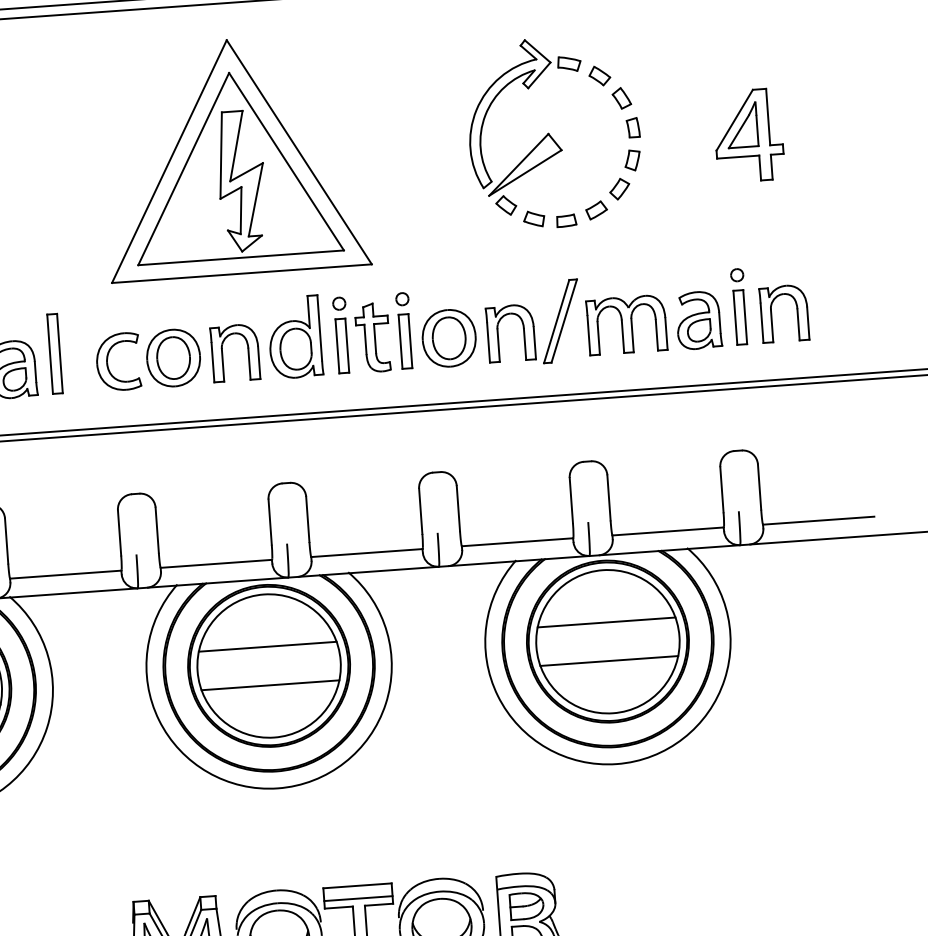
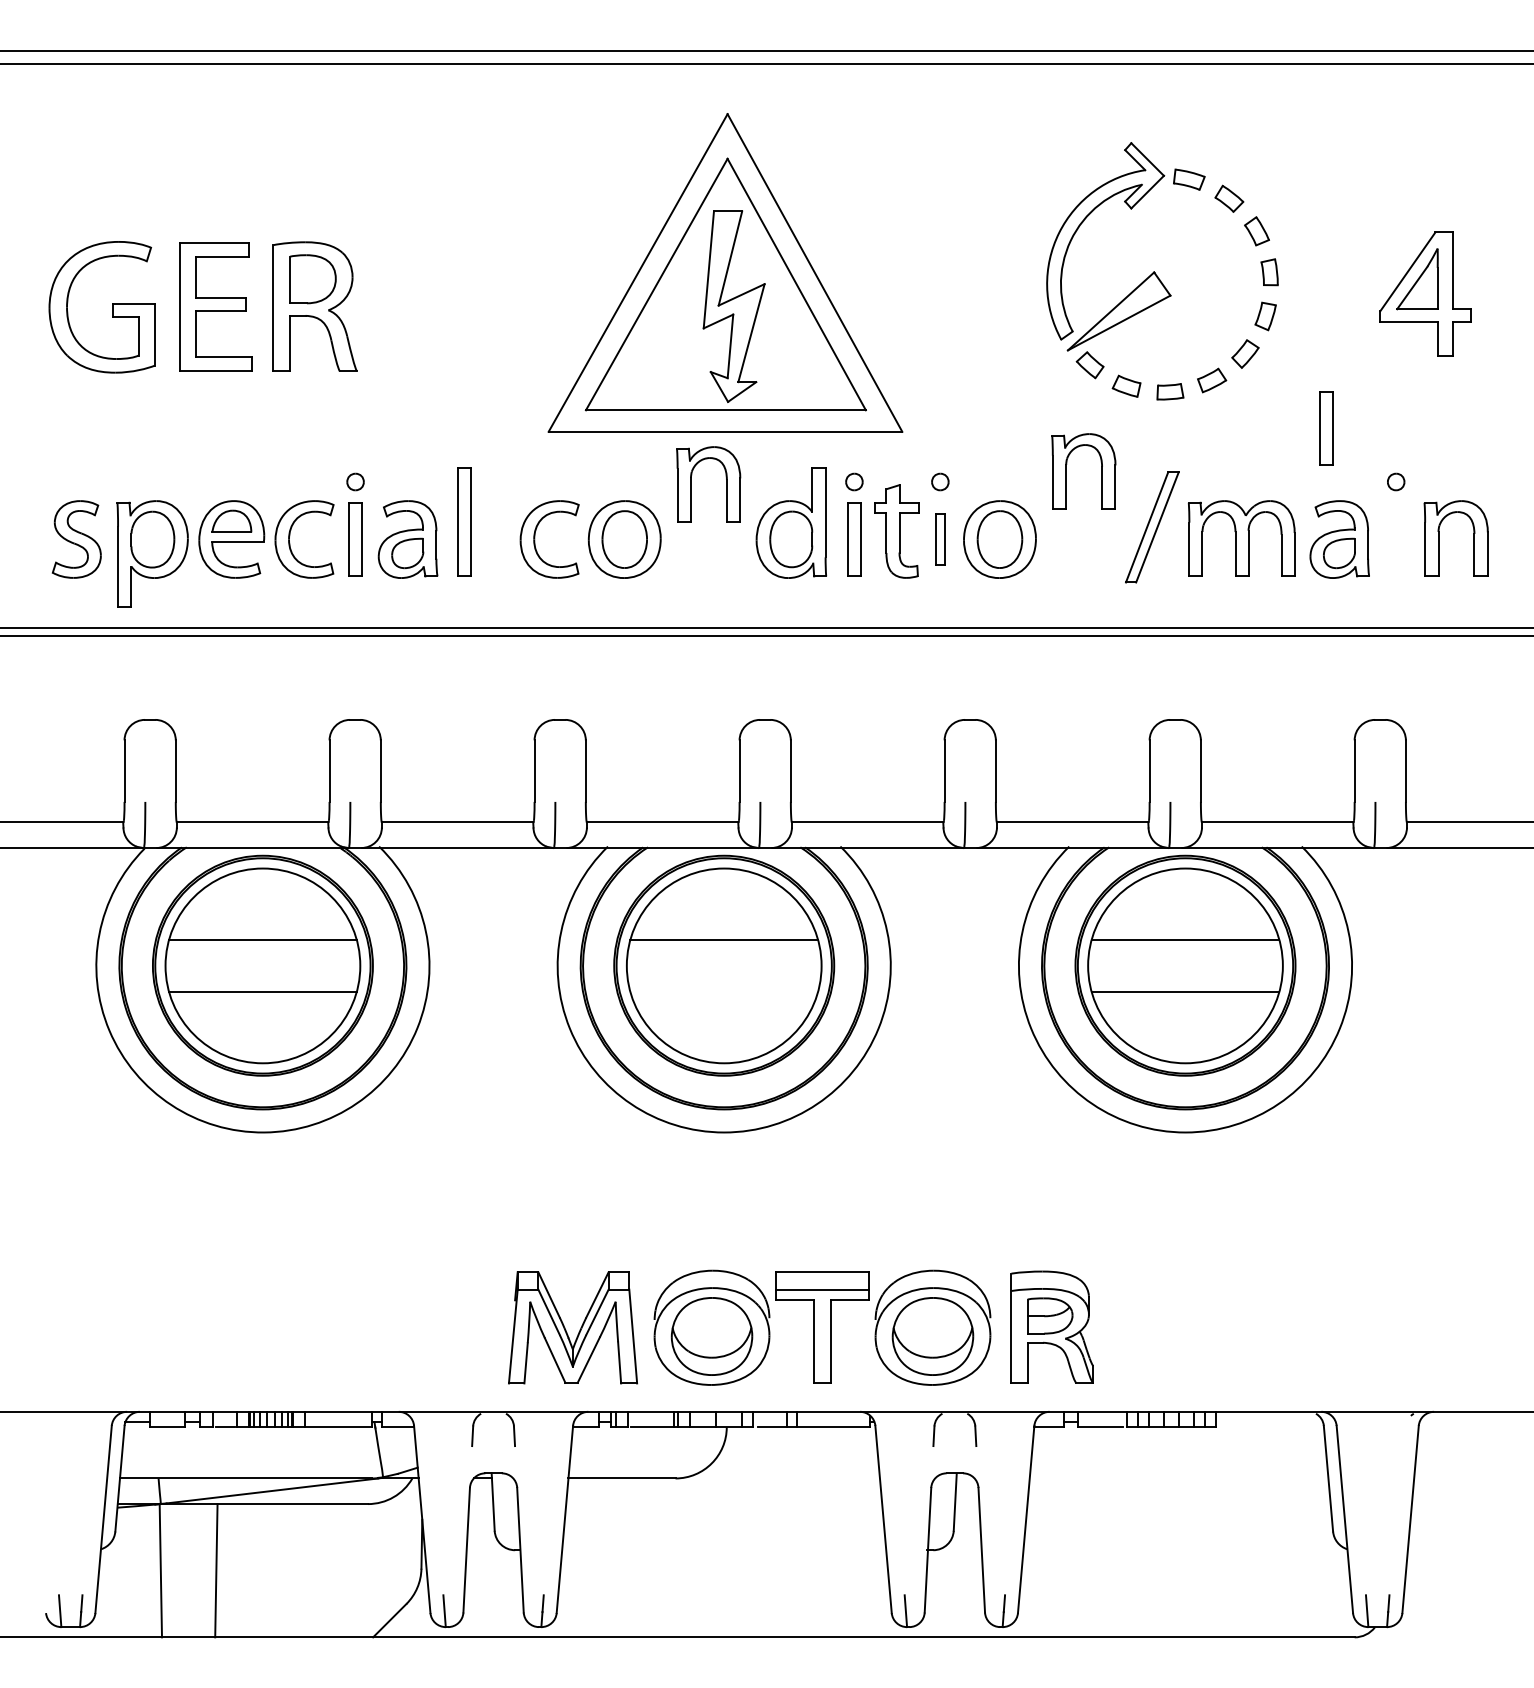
part: (740, 317) -> (1326, 428), moved
part: (498, 334) -> (1066, 471), moved
part: (405, 341) -> (940, 539), size x0.7
part: (222, 353) -> (691, 484), moved
line: (270, 685) -> (724, 992), removed

